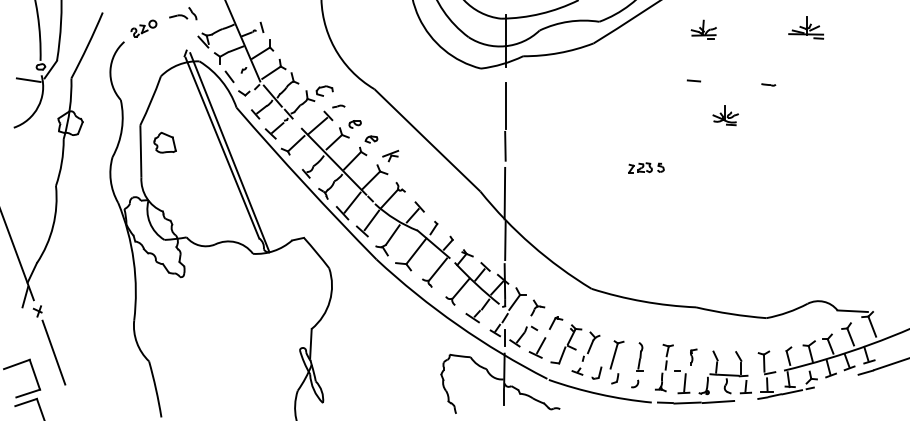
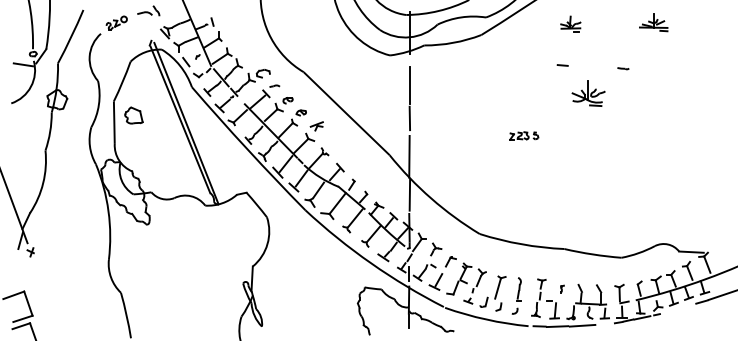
part: (725, 115) -> (588, 93), size x1.6
line: (53, 352) -> (43, 285), removed
part: (693, 357) -> (562, 289), size x0.6

